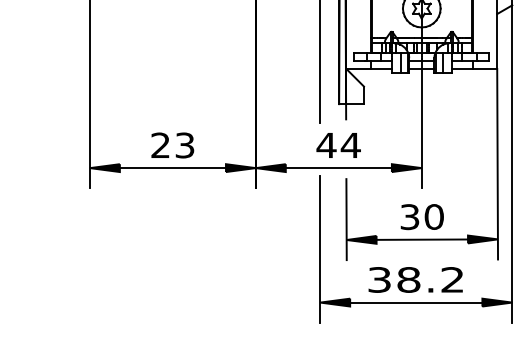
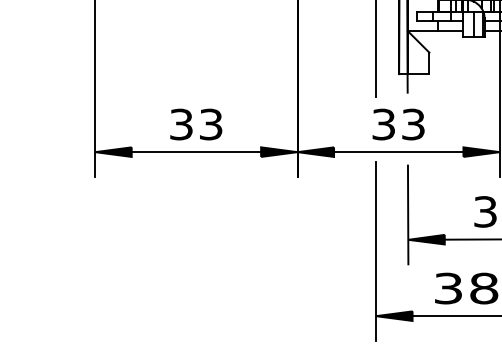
text: (160, 145) -> (181, 124), 23 -> 33
text: (338, 145) -> (398, 124), 44 -> 33

